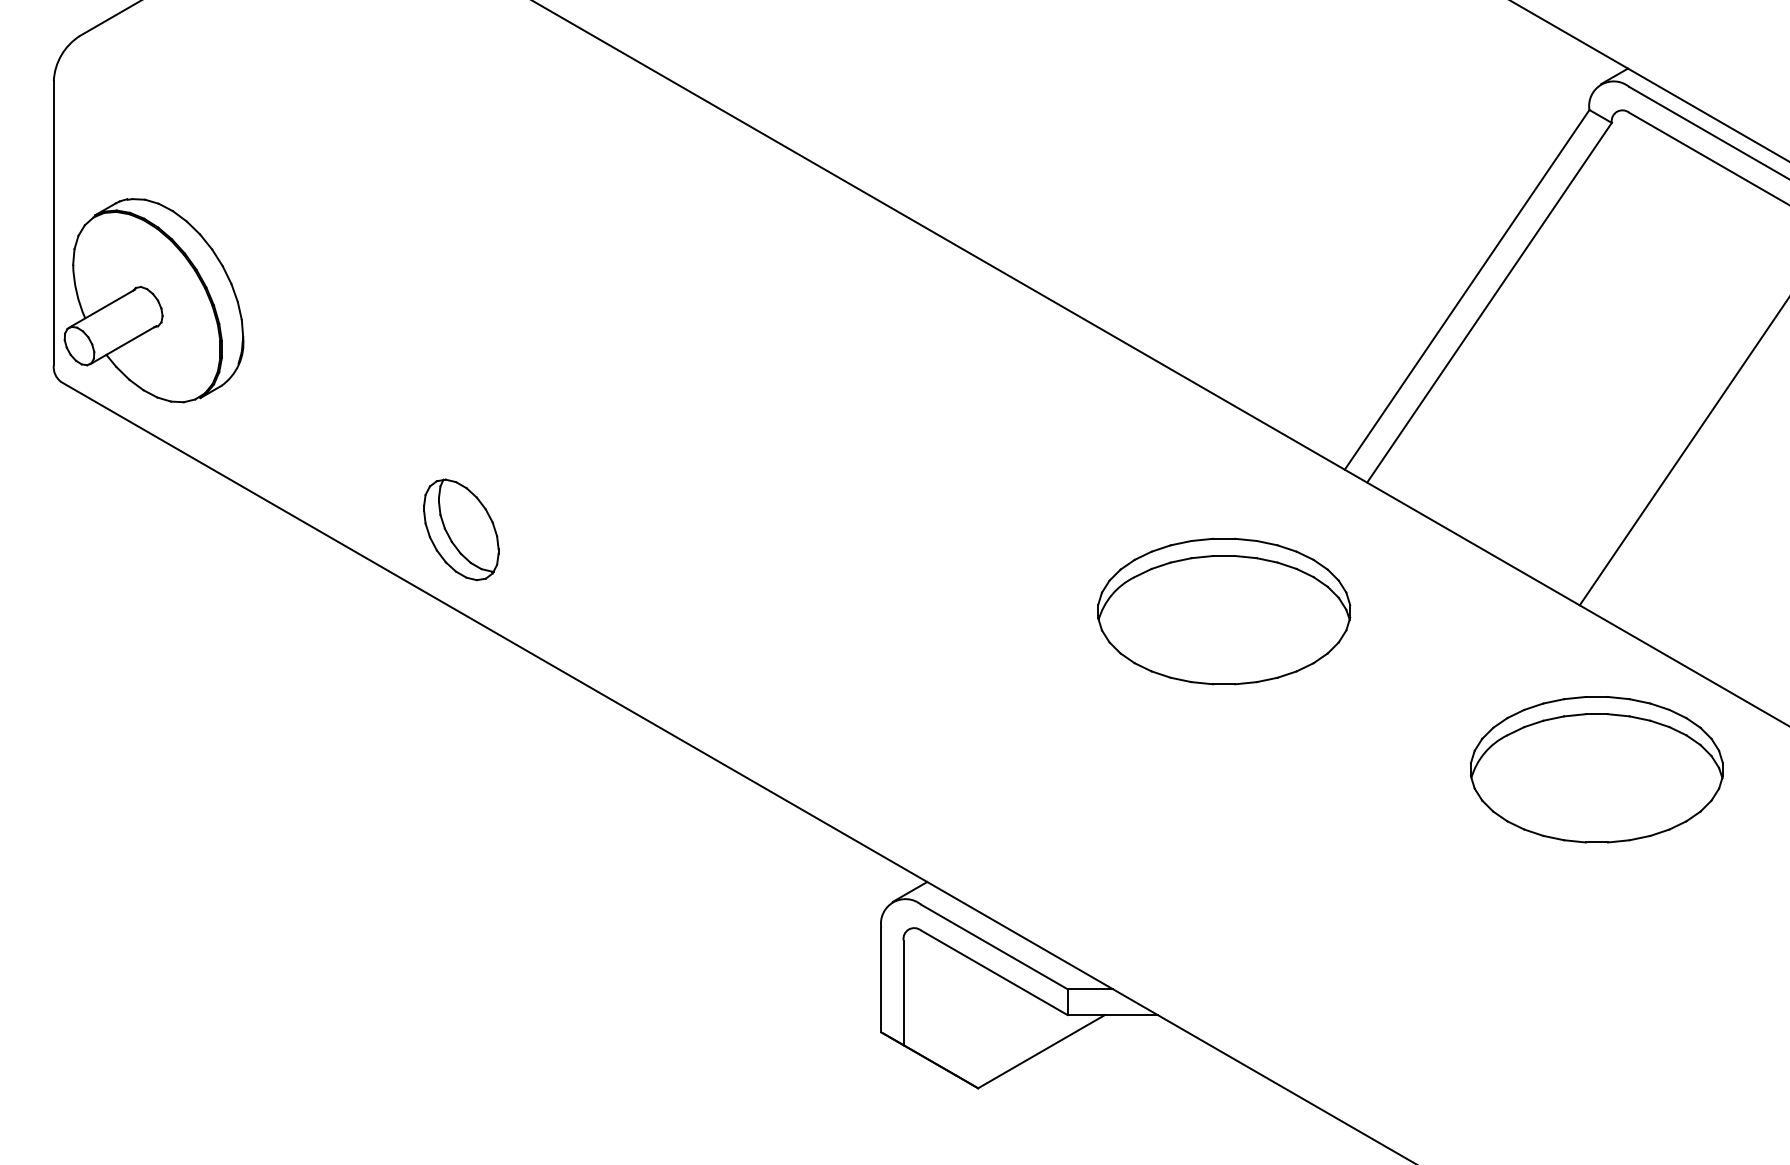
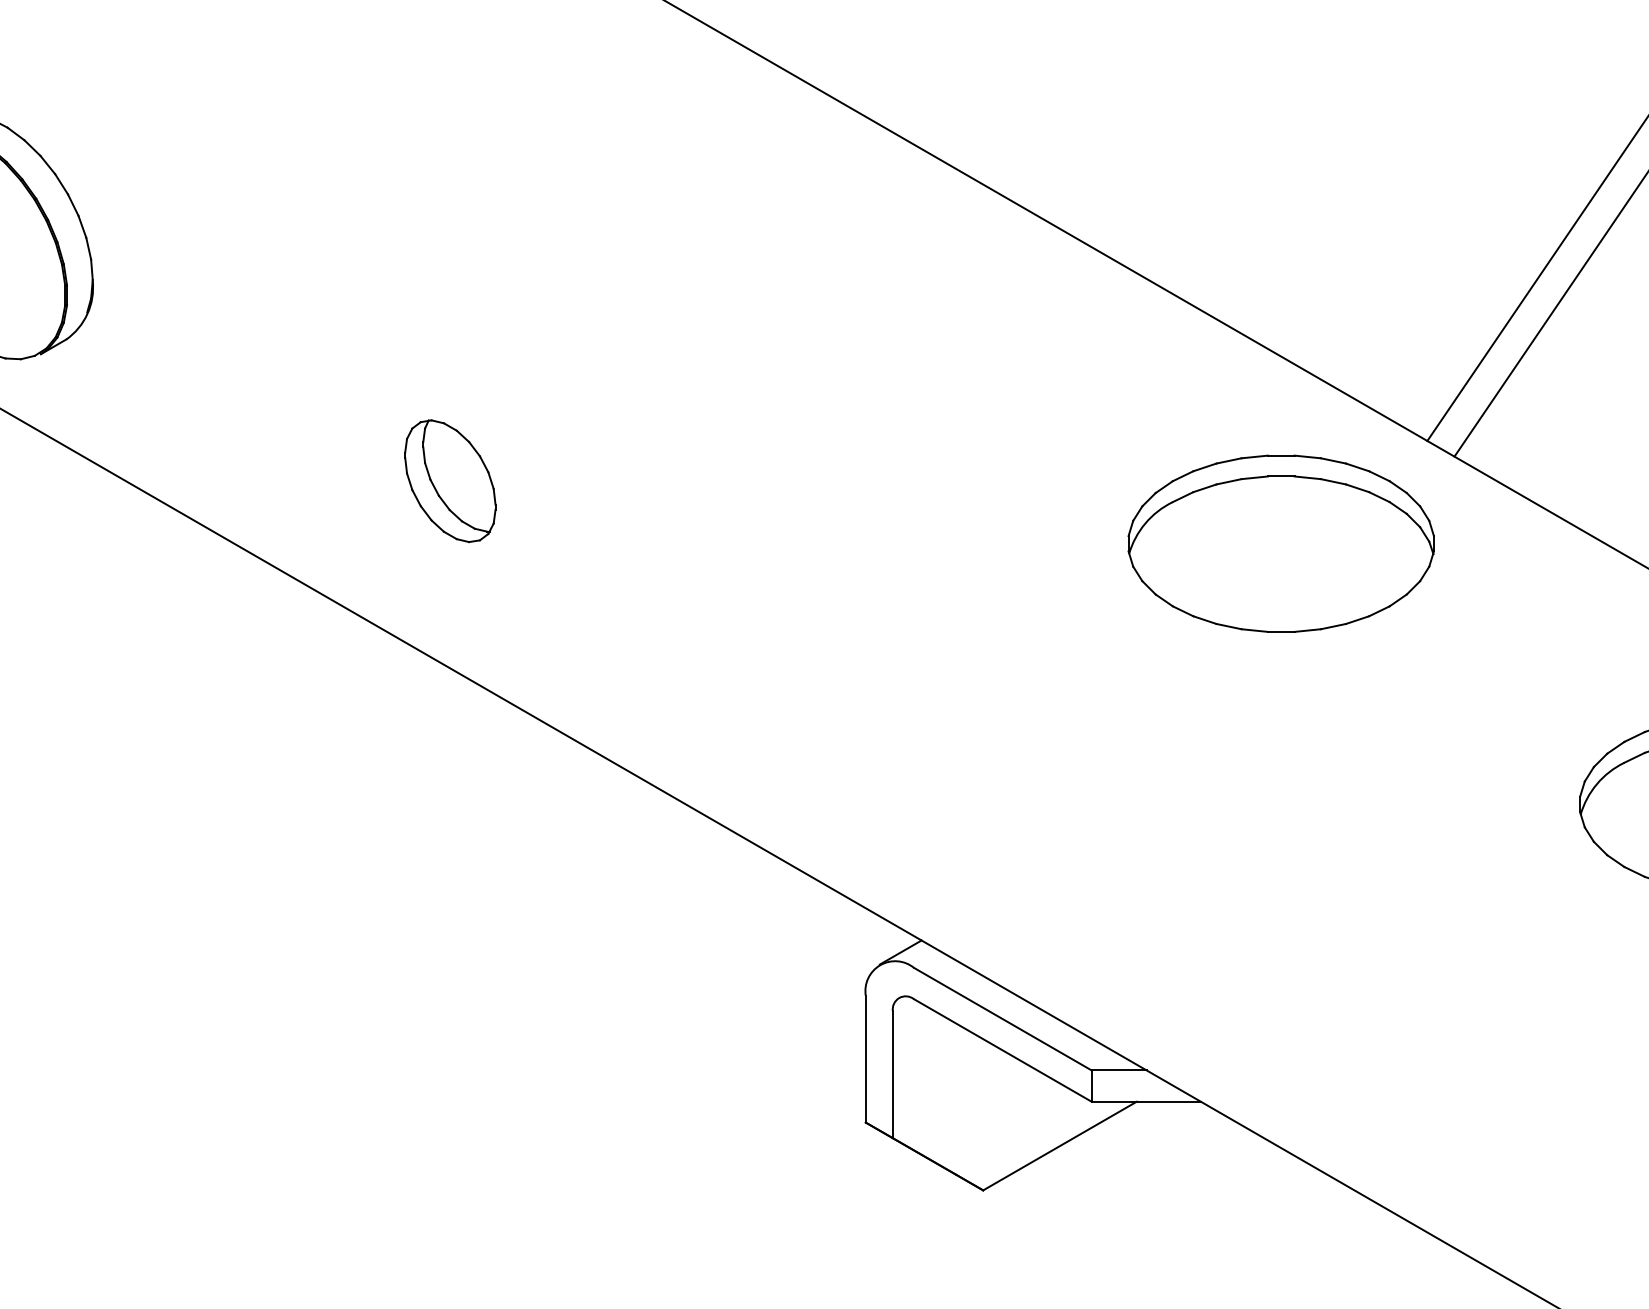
part: (461, 529) -> (450, 480), moved
part: (1224, 611) -> (1281, 543), moved

